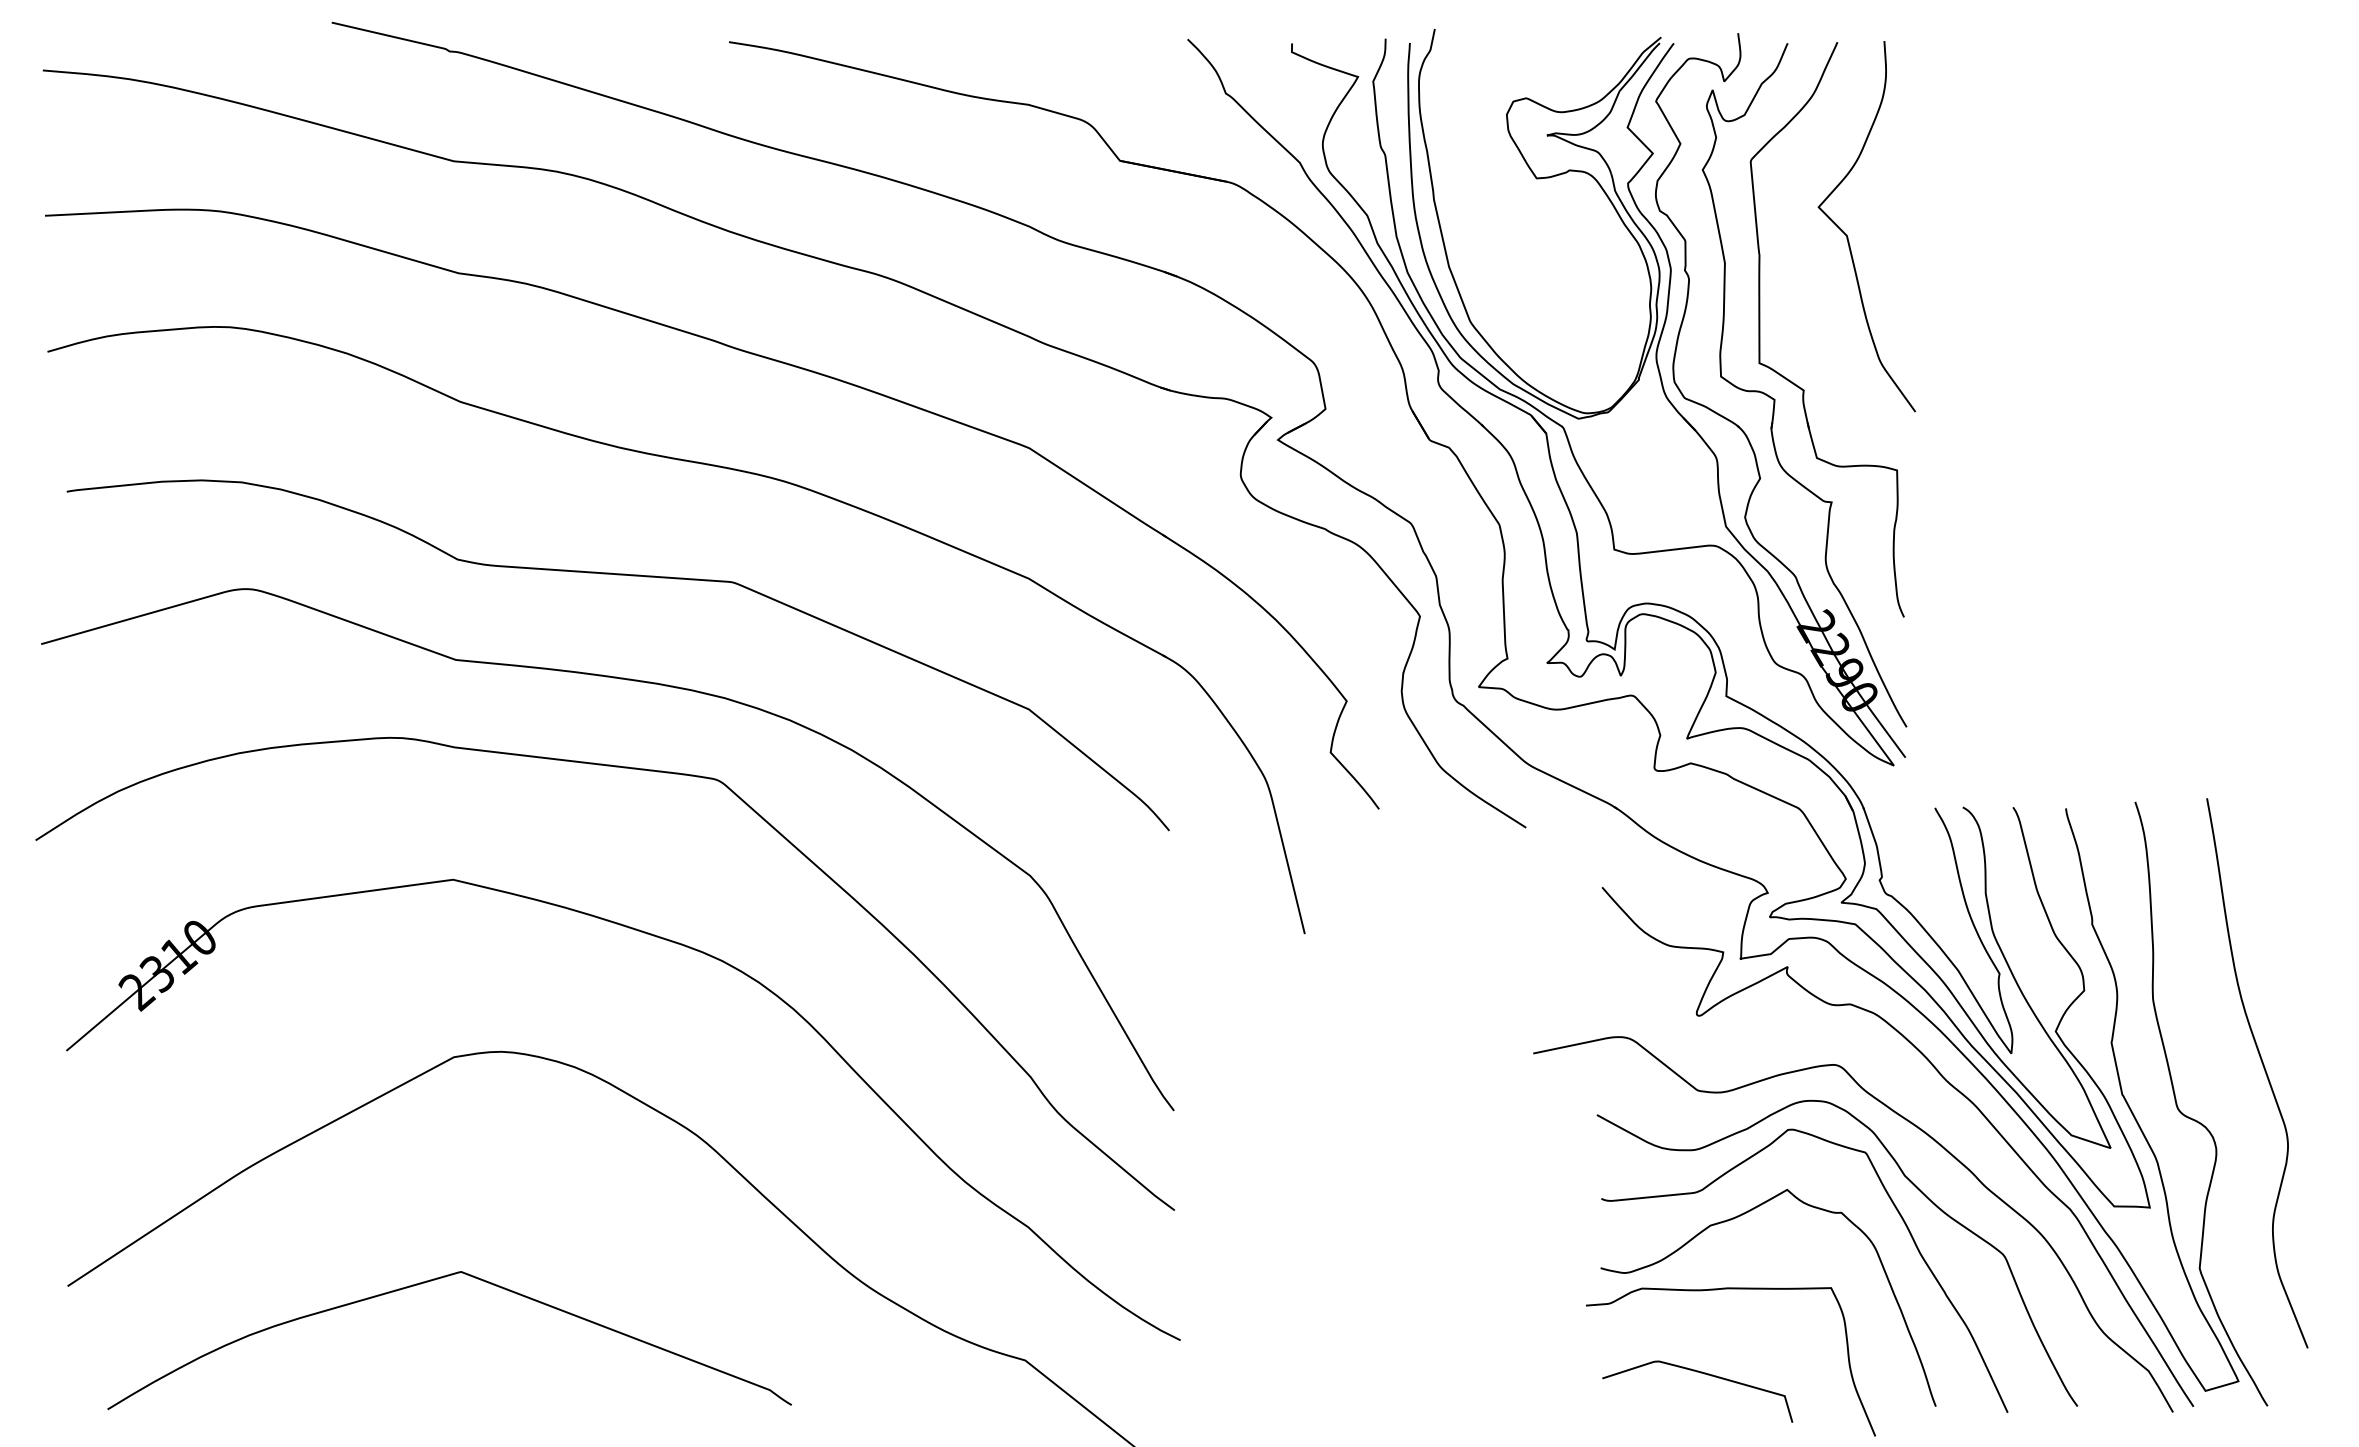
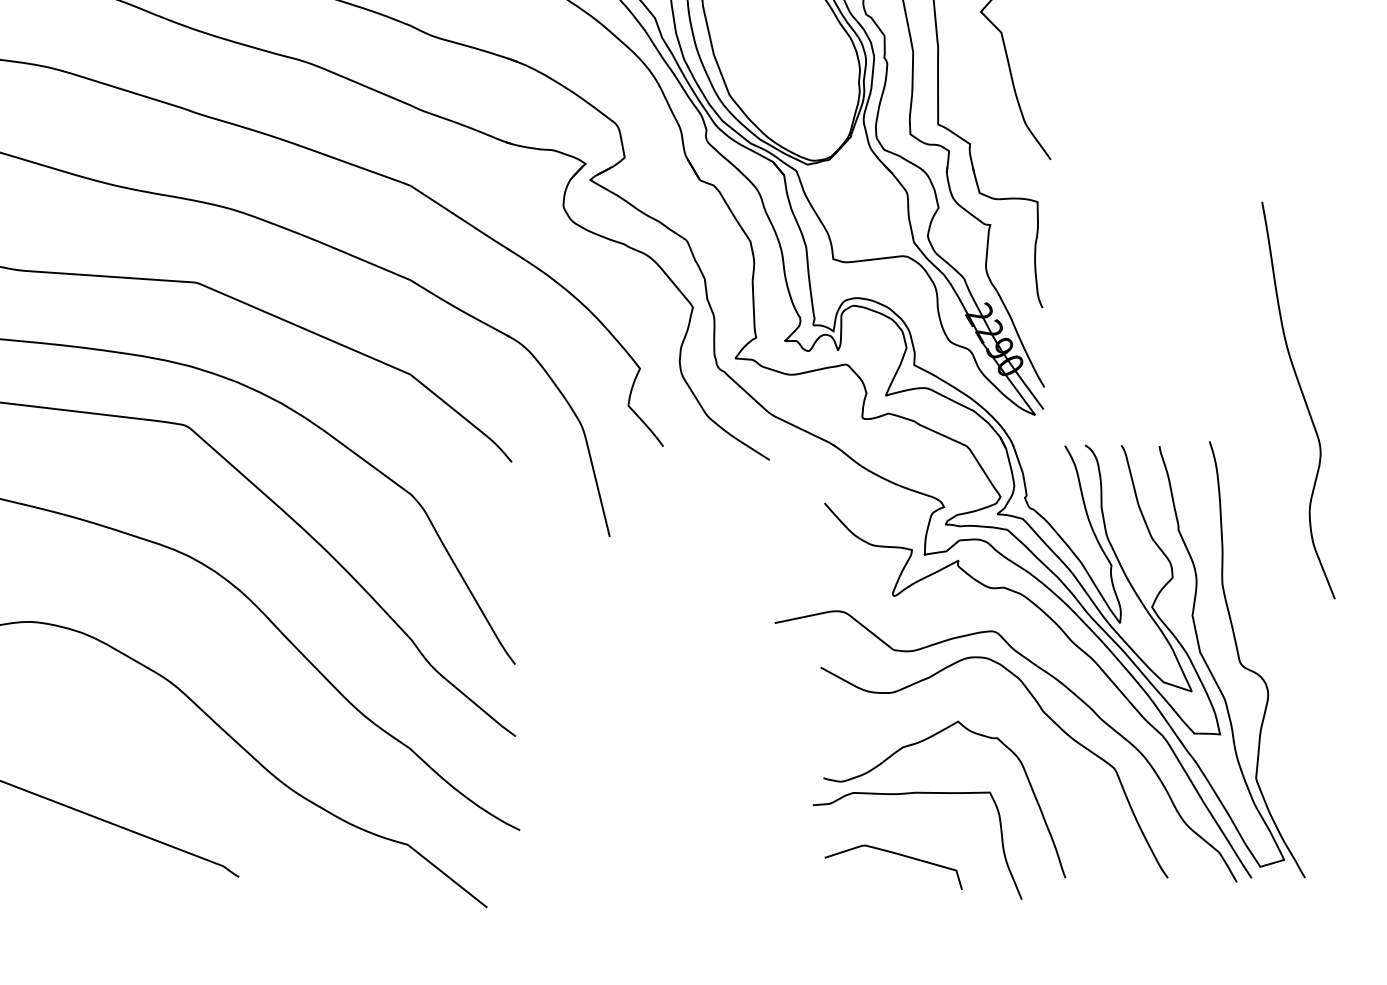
curve: (2264, 1071) -> (1303, 399), moved
curve: (1897, 1212) -> (1037, 737), removed

